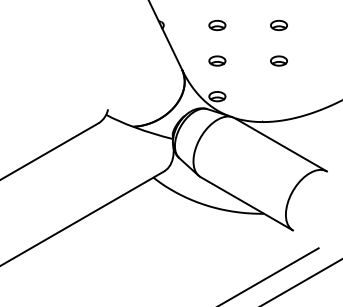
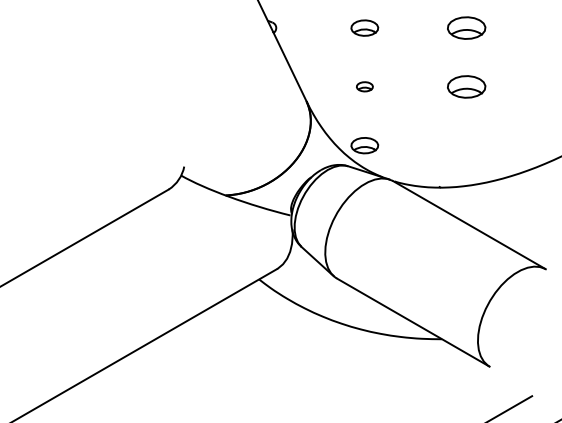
part: (278, 25) -> (465, 28), size x1.4
part: (217, 60) -> (364, 85), size x0.6
part: (278, 60) -> (465, 85), size x1.4

